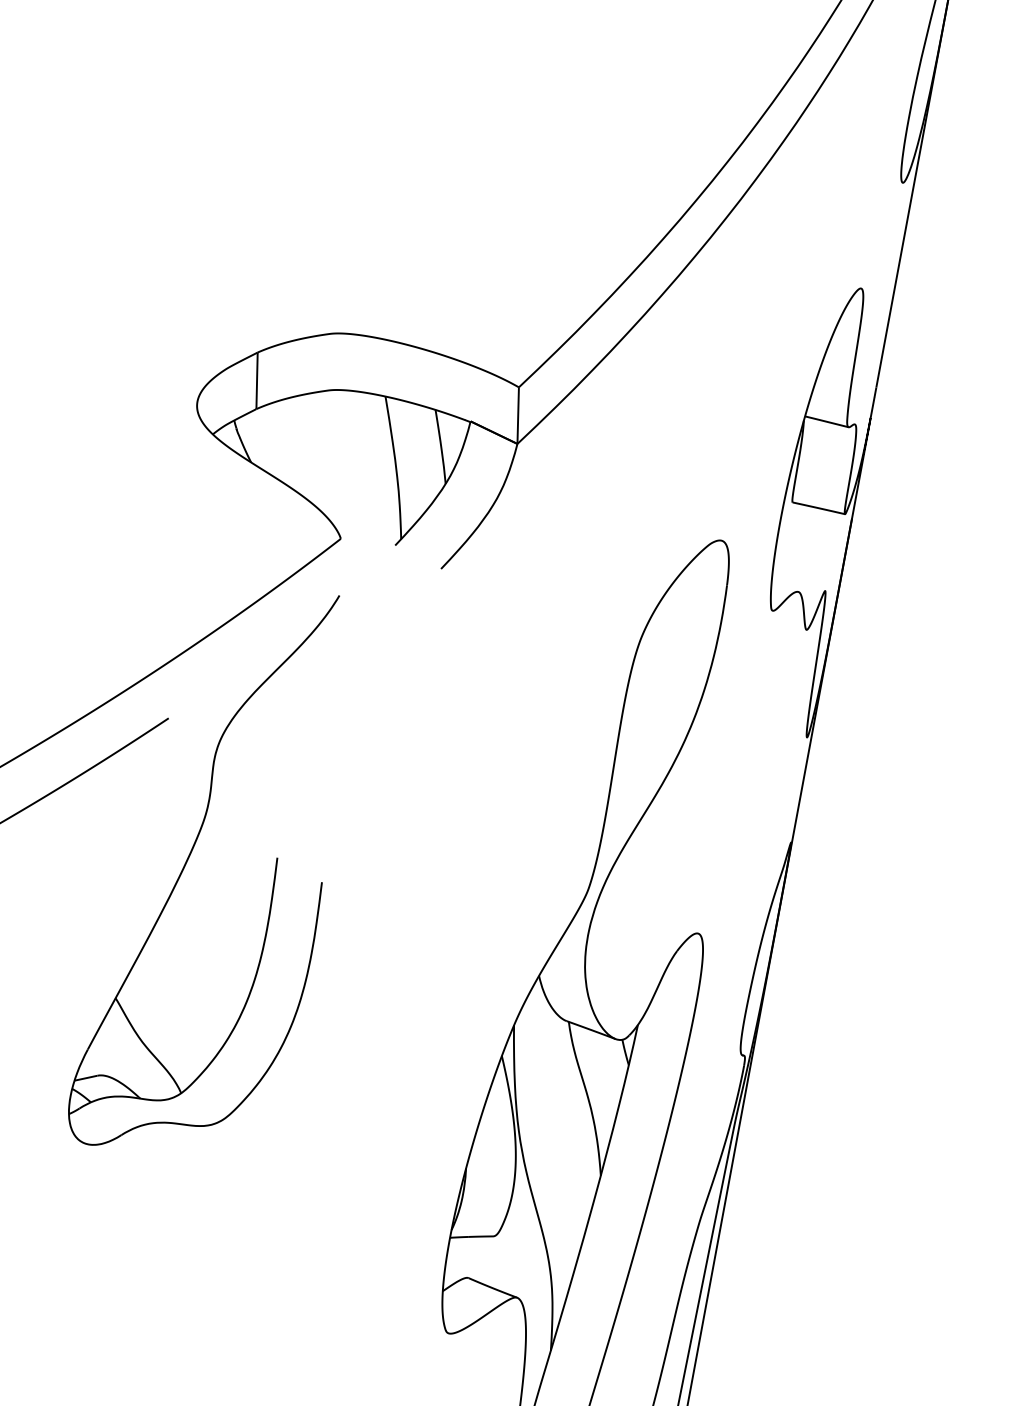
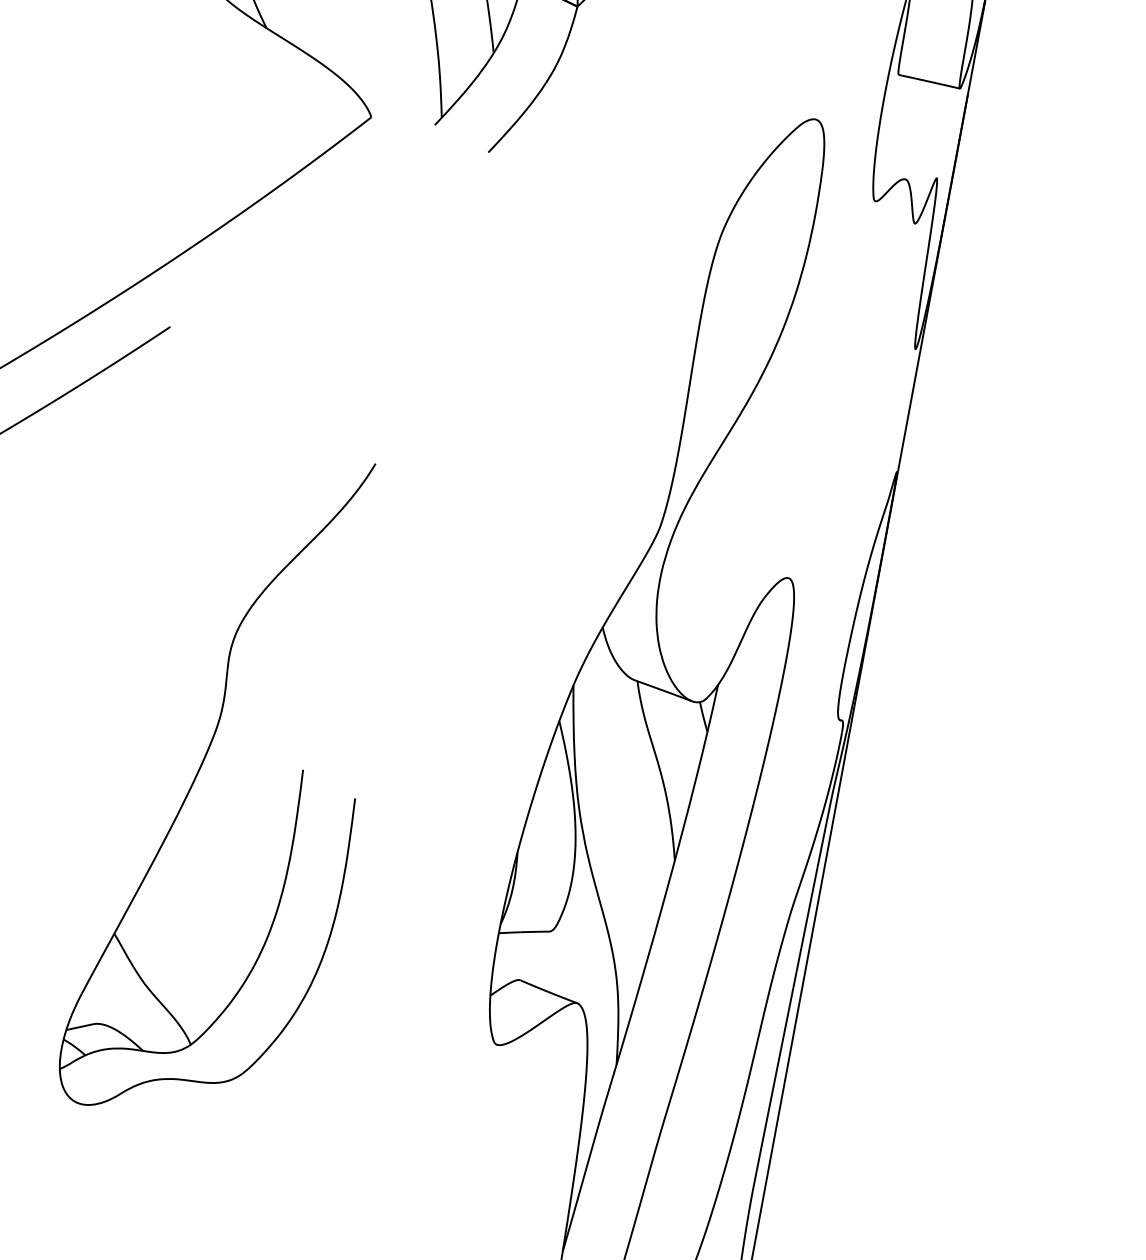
part: (187, 862) -> (198, 775), moved

